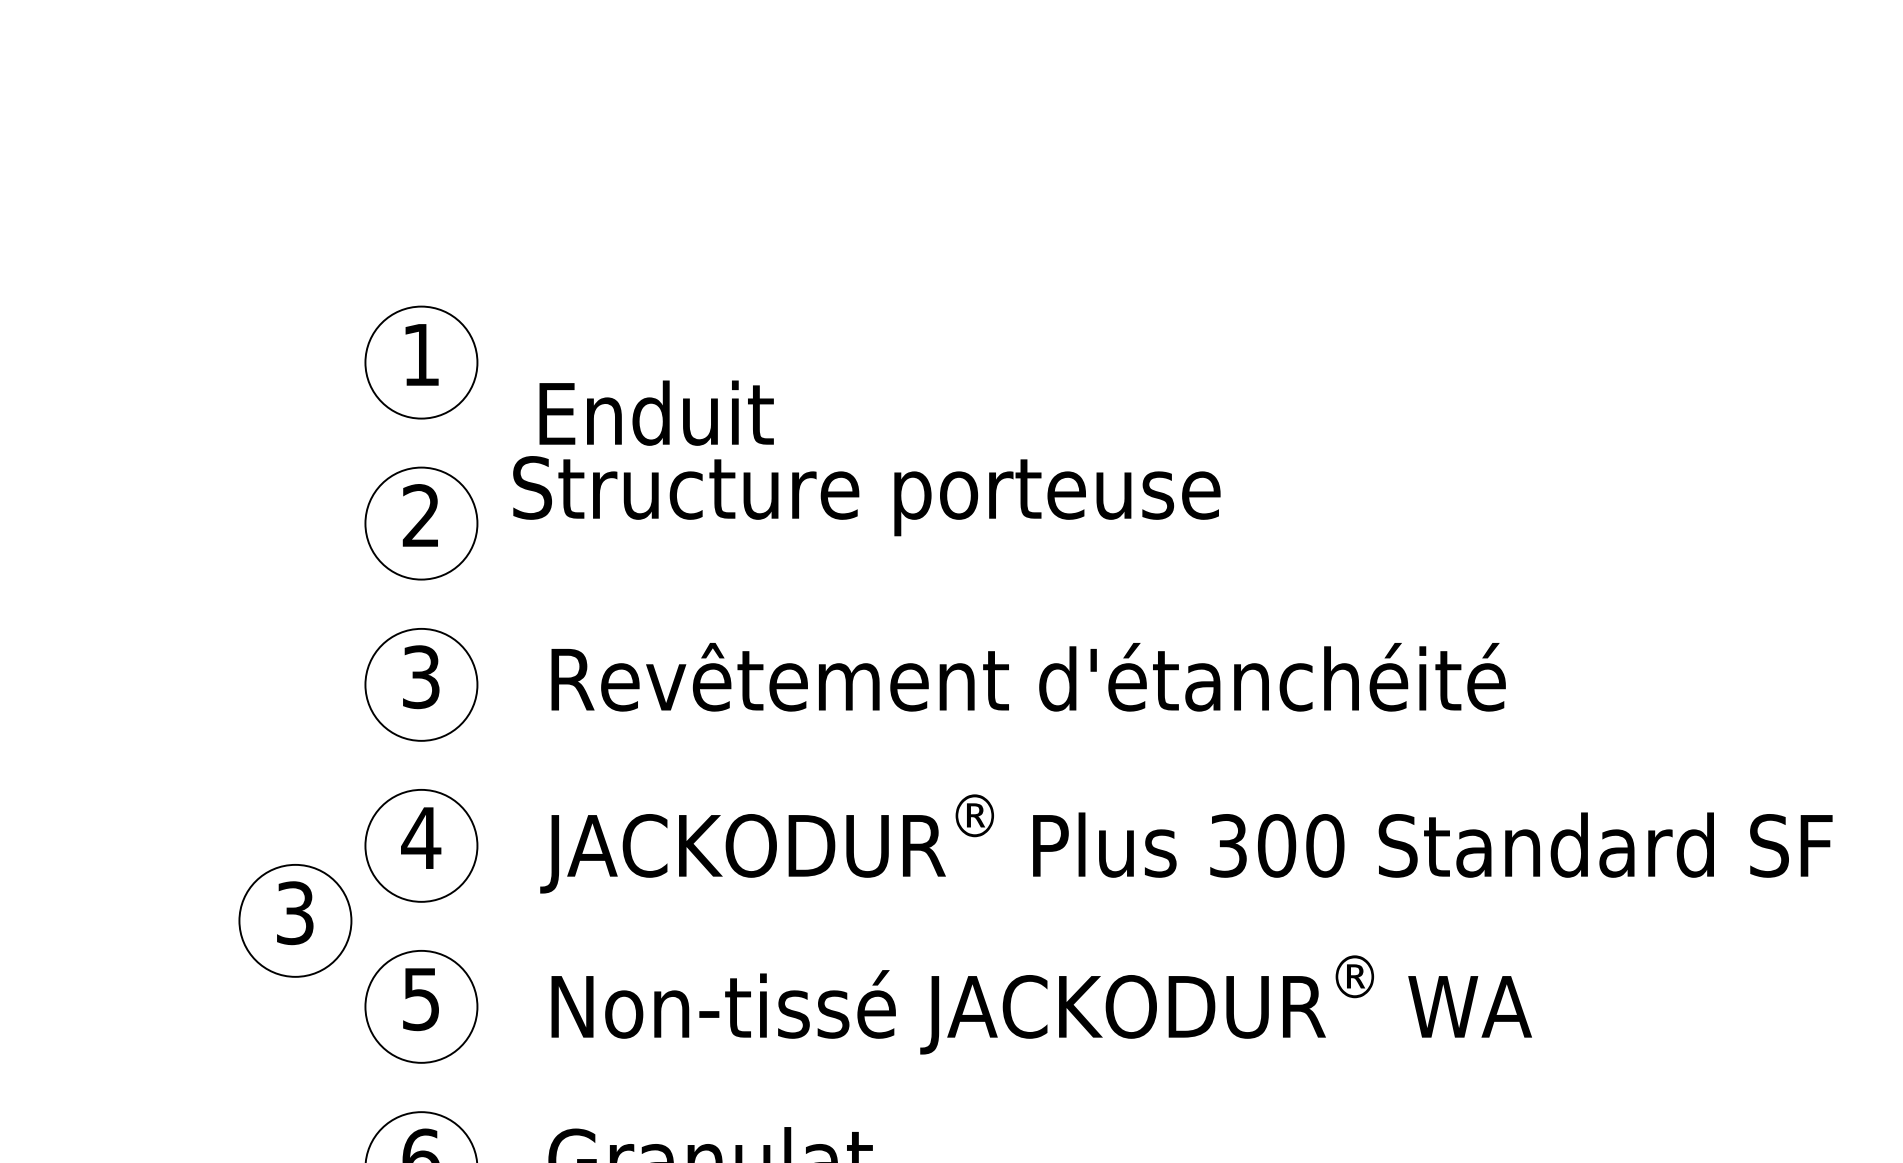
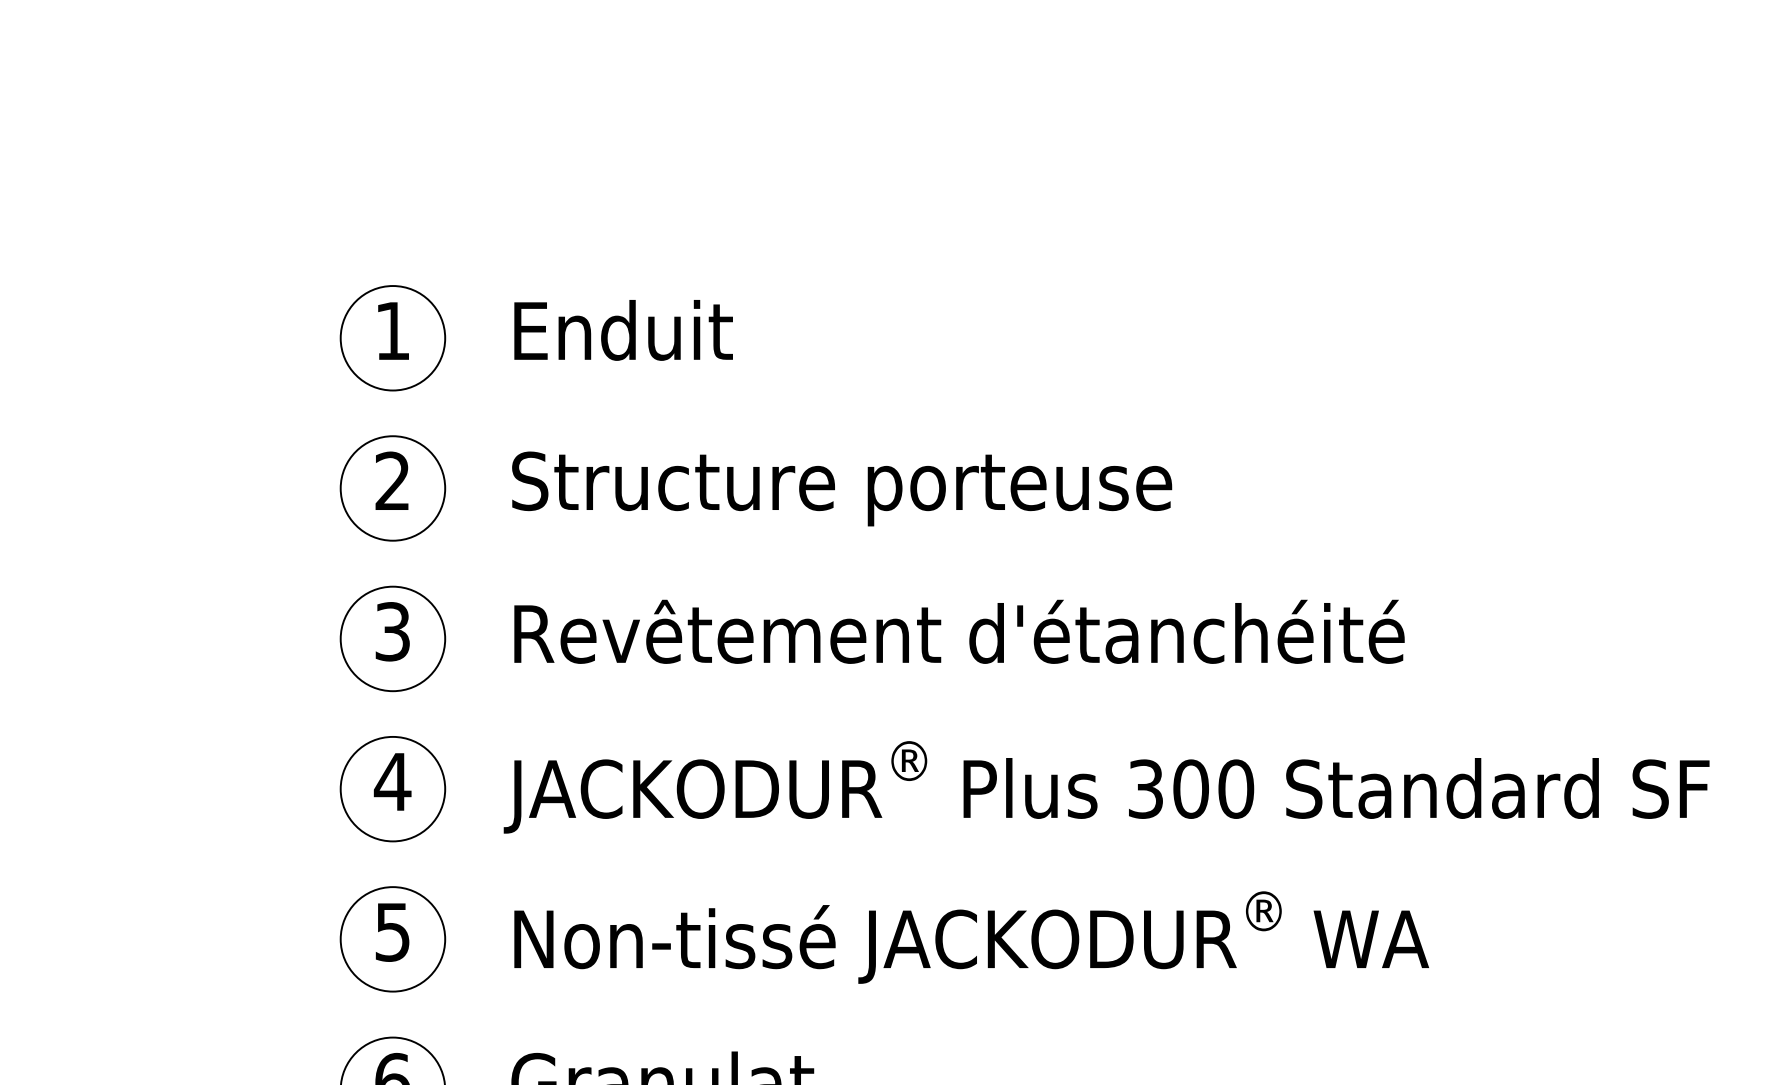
text: (656, 412) -> (623, 329), moved
text: (866, 496) -> (841, 489), moved
part: (295, 920) -> (275, 858), removed

